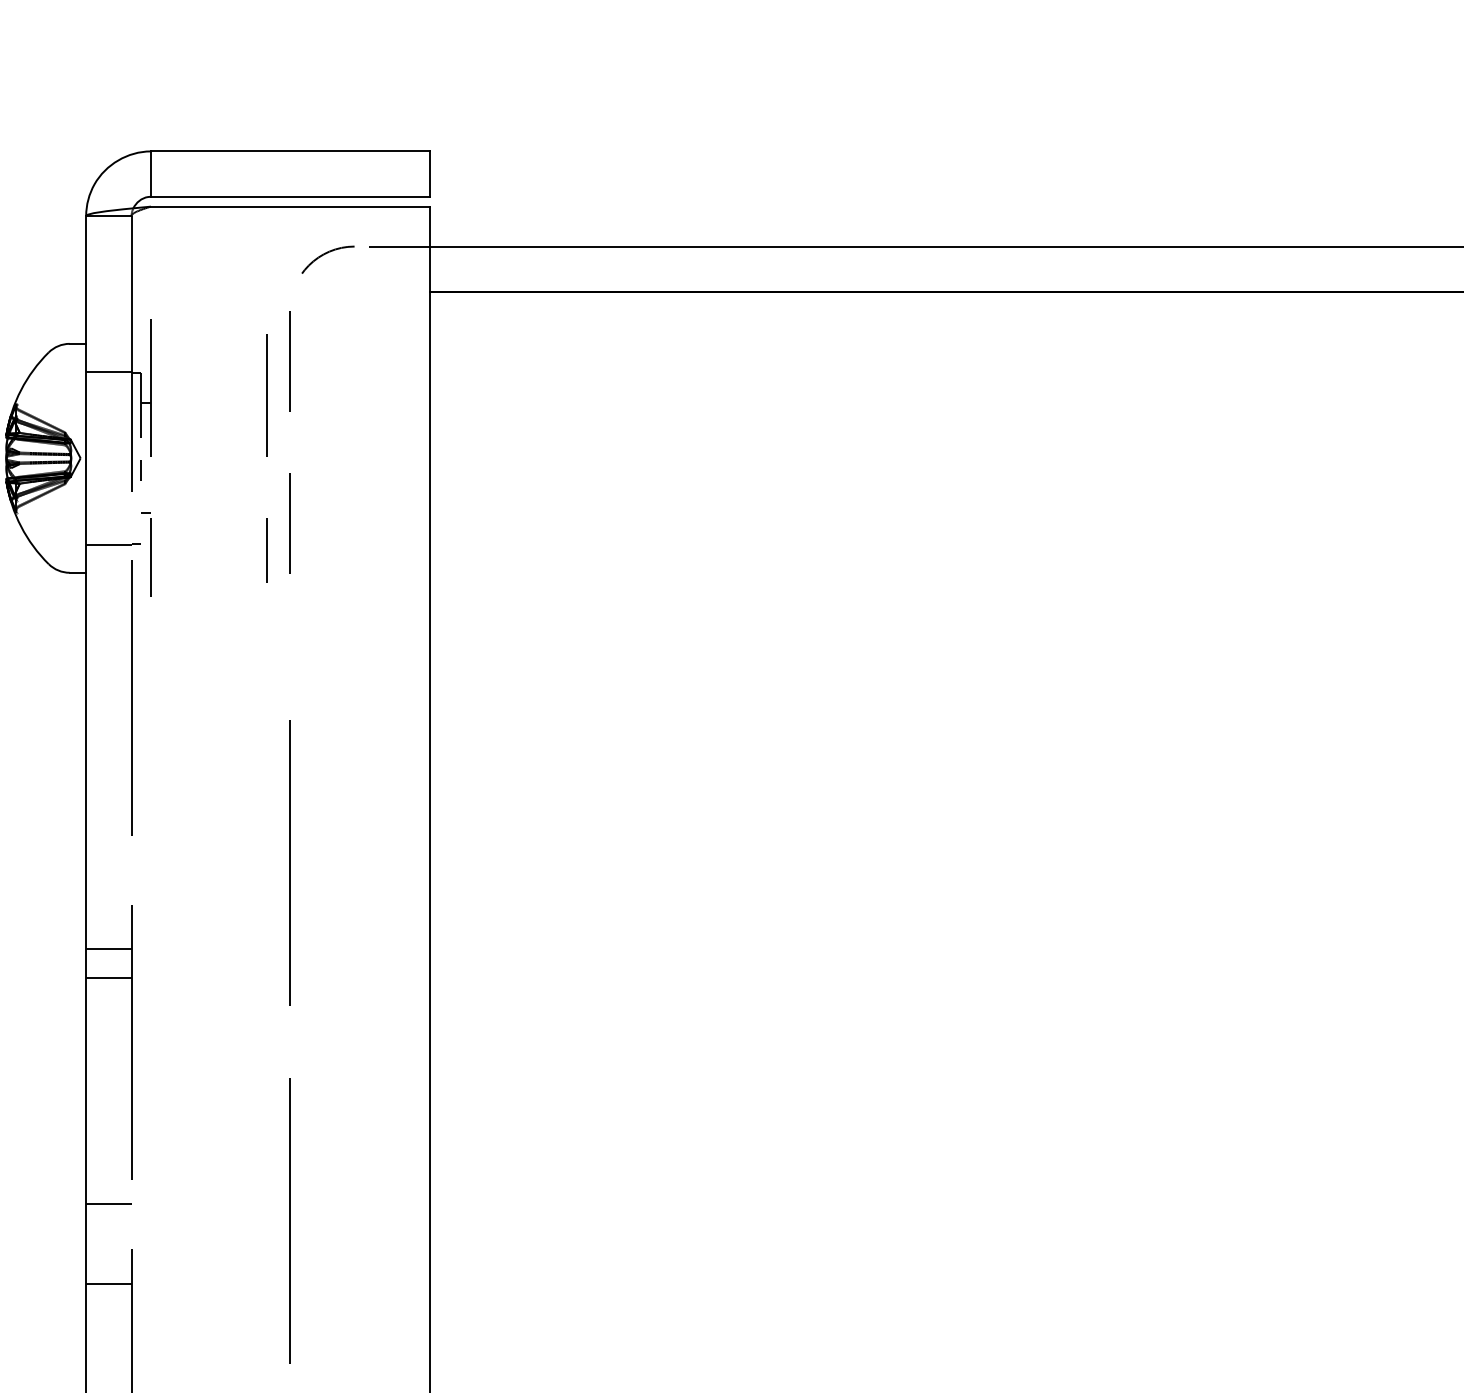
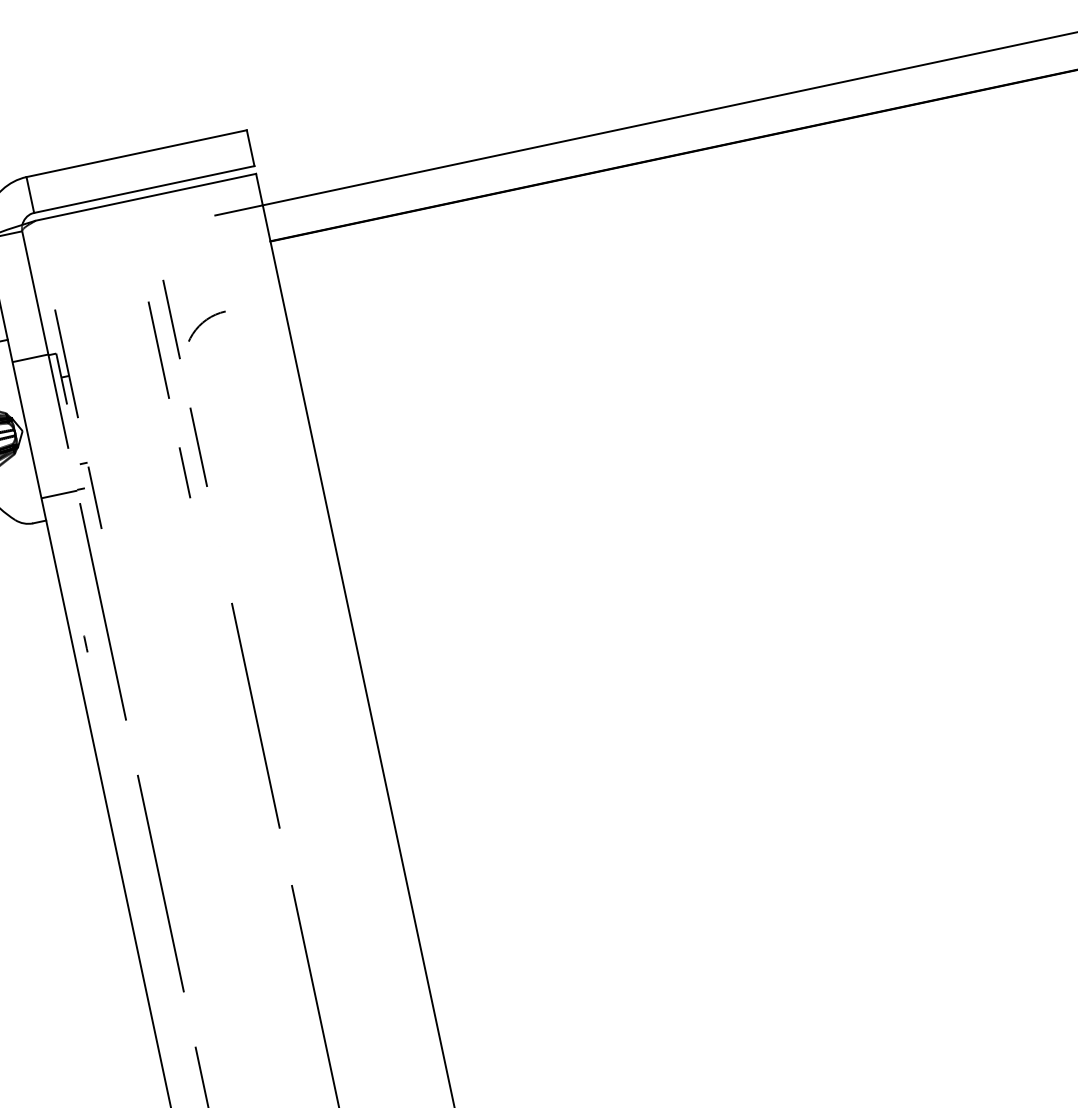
arc: (324, 255) -> (203, 323), moved
line: (140, 470) -> (85, 644), moved
line: (108, 949) -> (127, 814), removed
line: (108, 978) -> (131, 837), removed
line: (108, 1204) -> (169, 1015), removed
line: (108, 1283) -> (183, 1077), removed

